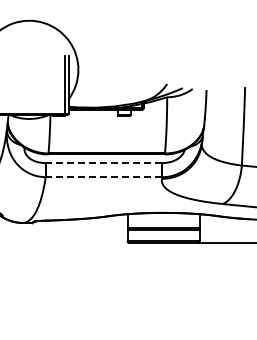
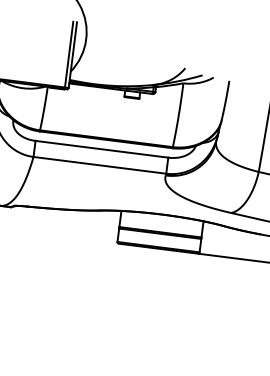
line: (103, 163) -> (101, 149), dashed -> solid
line: (103, 177) -> (99, 165), dashed -> solid

